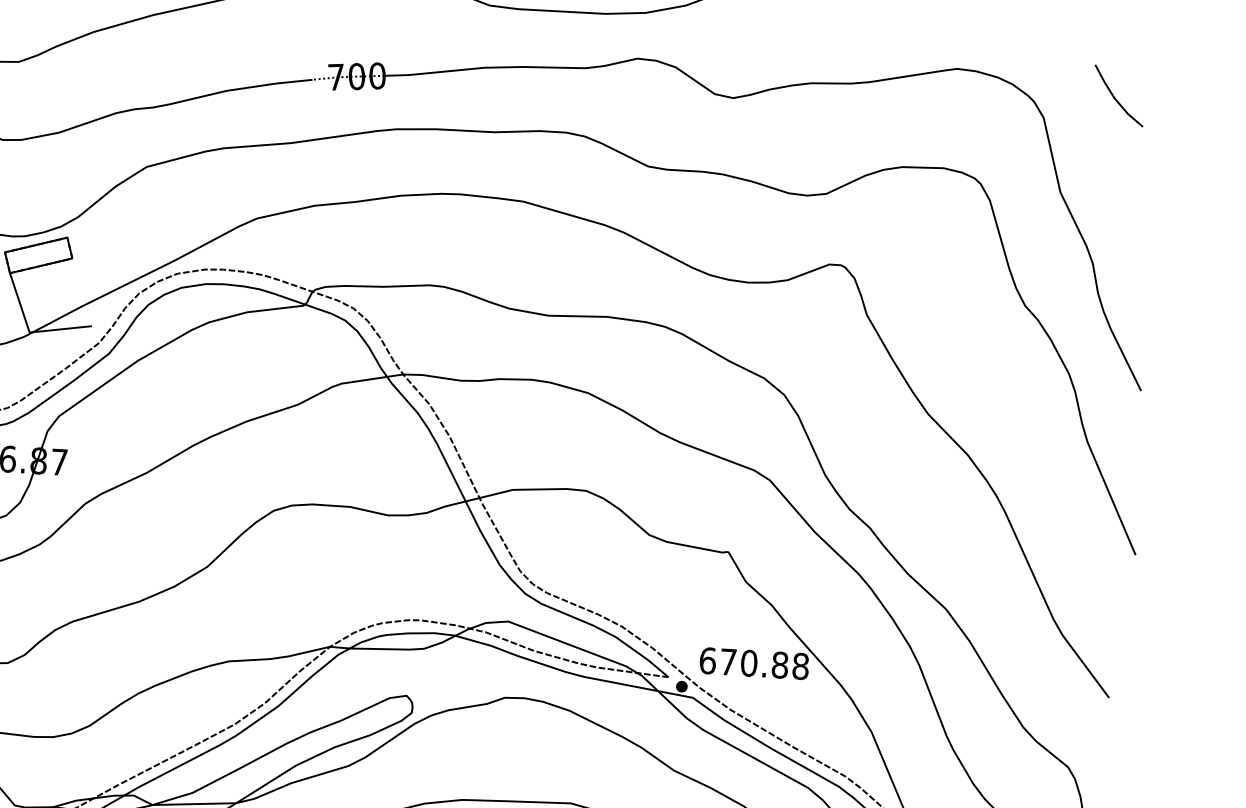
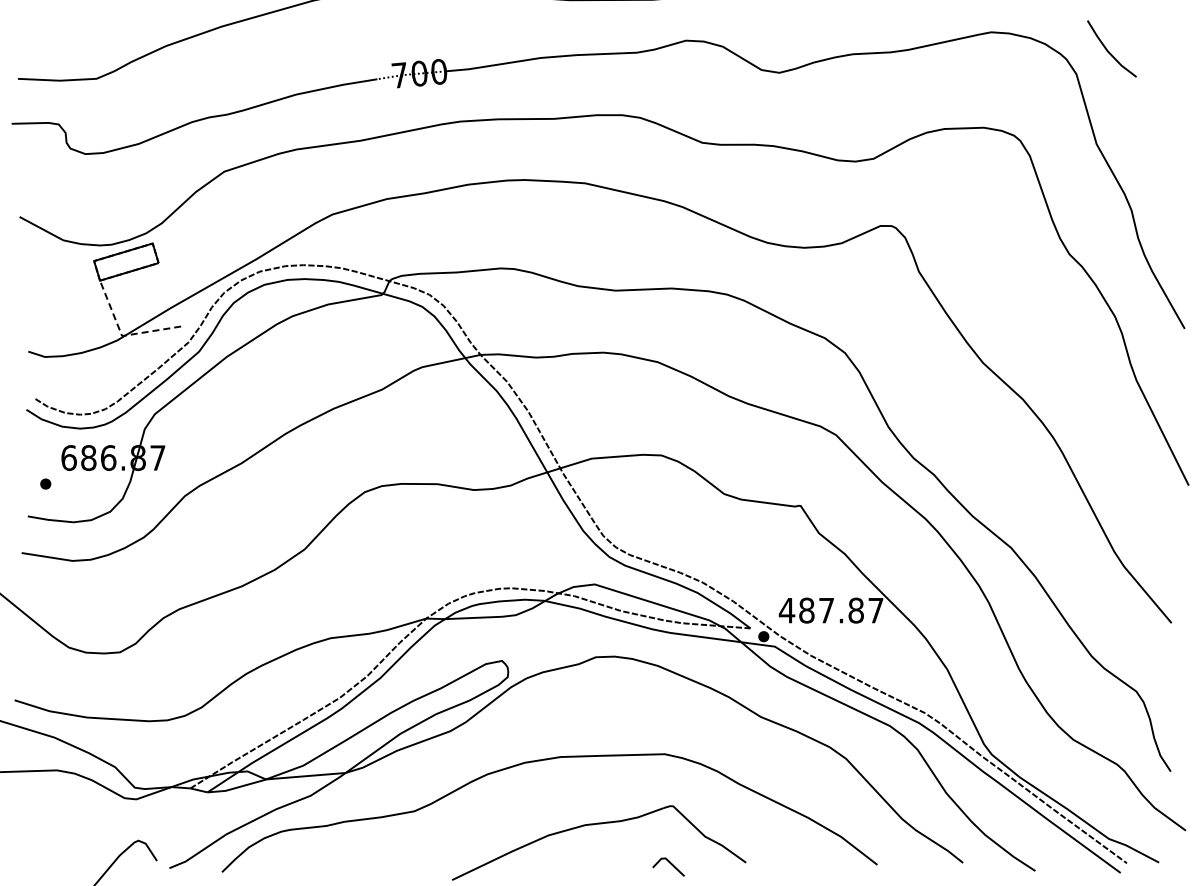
line: (1115, 97) -> (1108, 50), moved
line: (30, 332) -> (122, 336), solid -> dashed
text: (753, 663) -> (830, 610), 670.88 -> 487.87

